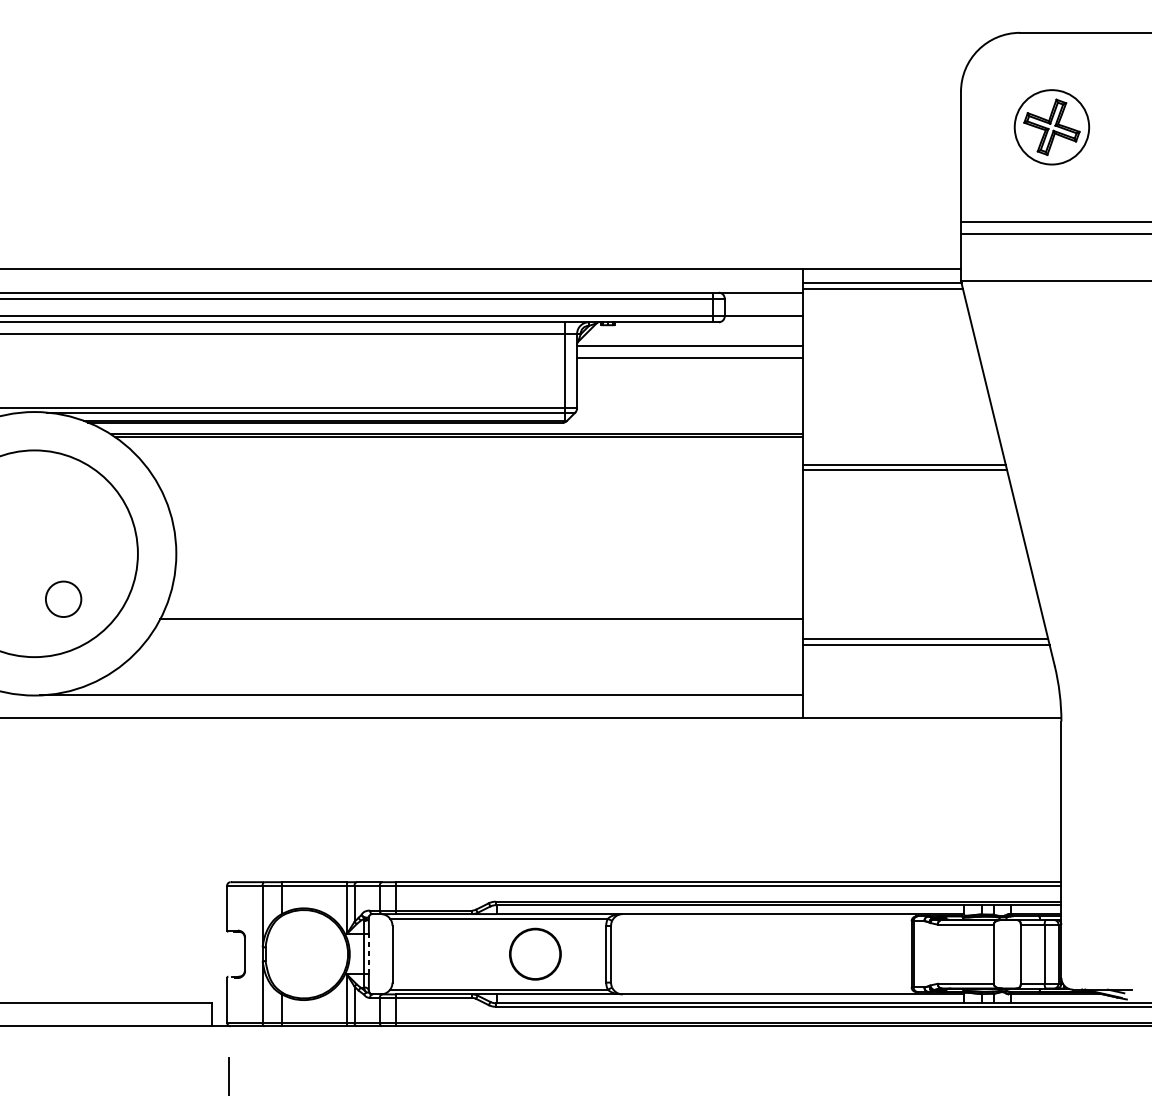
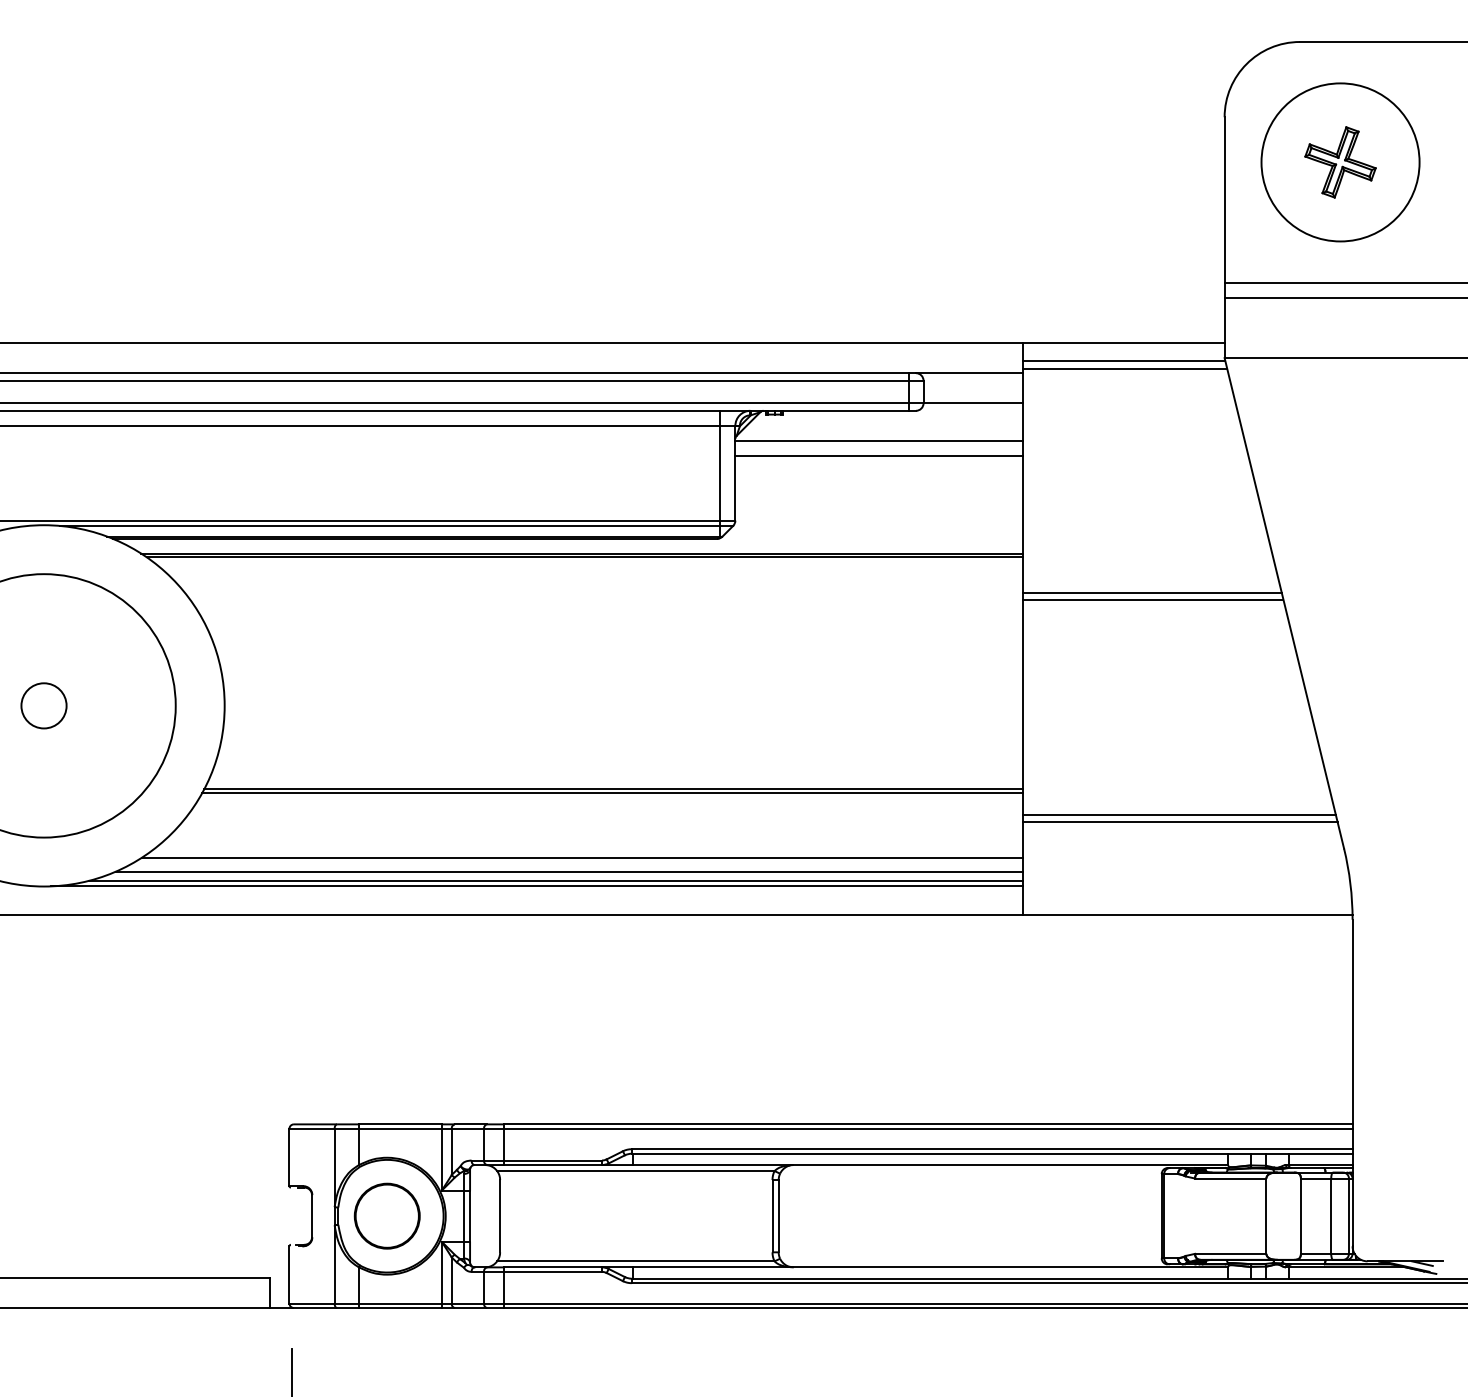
circle: (1051, 127) -> (1340, 162), size x1.67
circle: (63, 599) -> (43, 705), moved
line: (480, 622) -> (612, 793), added
line: (457, 672) -> (582, 857), added
line: (446, 683) -> (569, 871), added
line: (436, 690) -> (556, 880), added
part: (534, 953) -> (386, 1215), moved
line: (369, 954) -> (470, 1216), dashed -> solid

